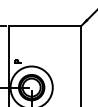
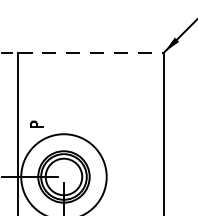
line: (45, 26) -> (91, 53), solid -> dashed

